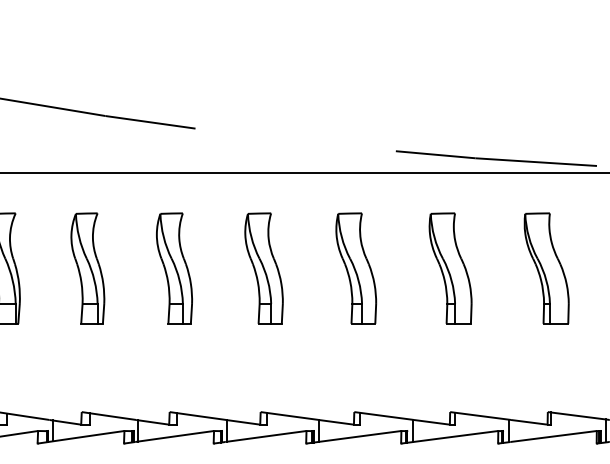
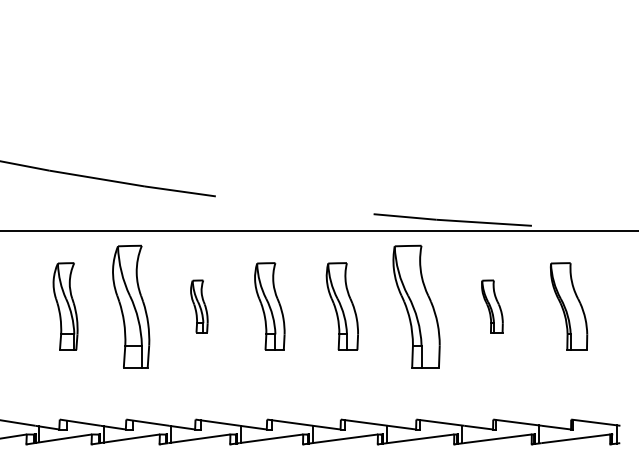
part: (87, 268) -> (130, 306), size x1.4
part: (174, 268) -> (199, 306), size x0.6
part: (450, 268) -> (416, 306), size x1.4
part: (546, 268) -> (492, 306), size x0.6

